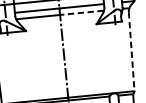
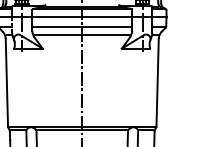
line: (81, 12) -> (106, 34), dashed -> solid
line: (131, 51) -> (157, 82), dashed -> solid

